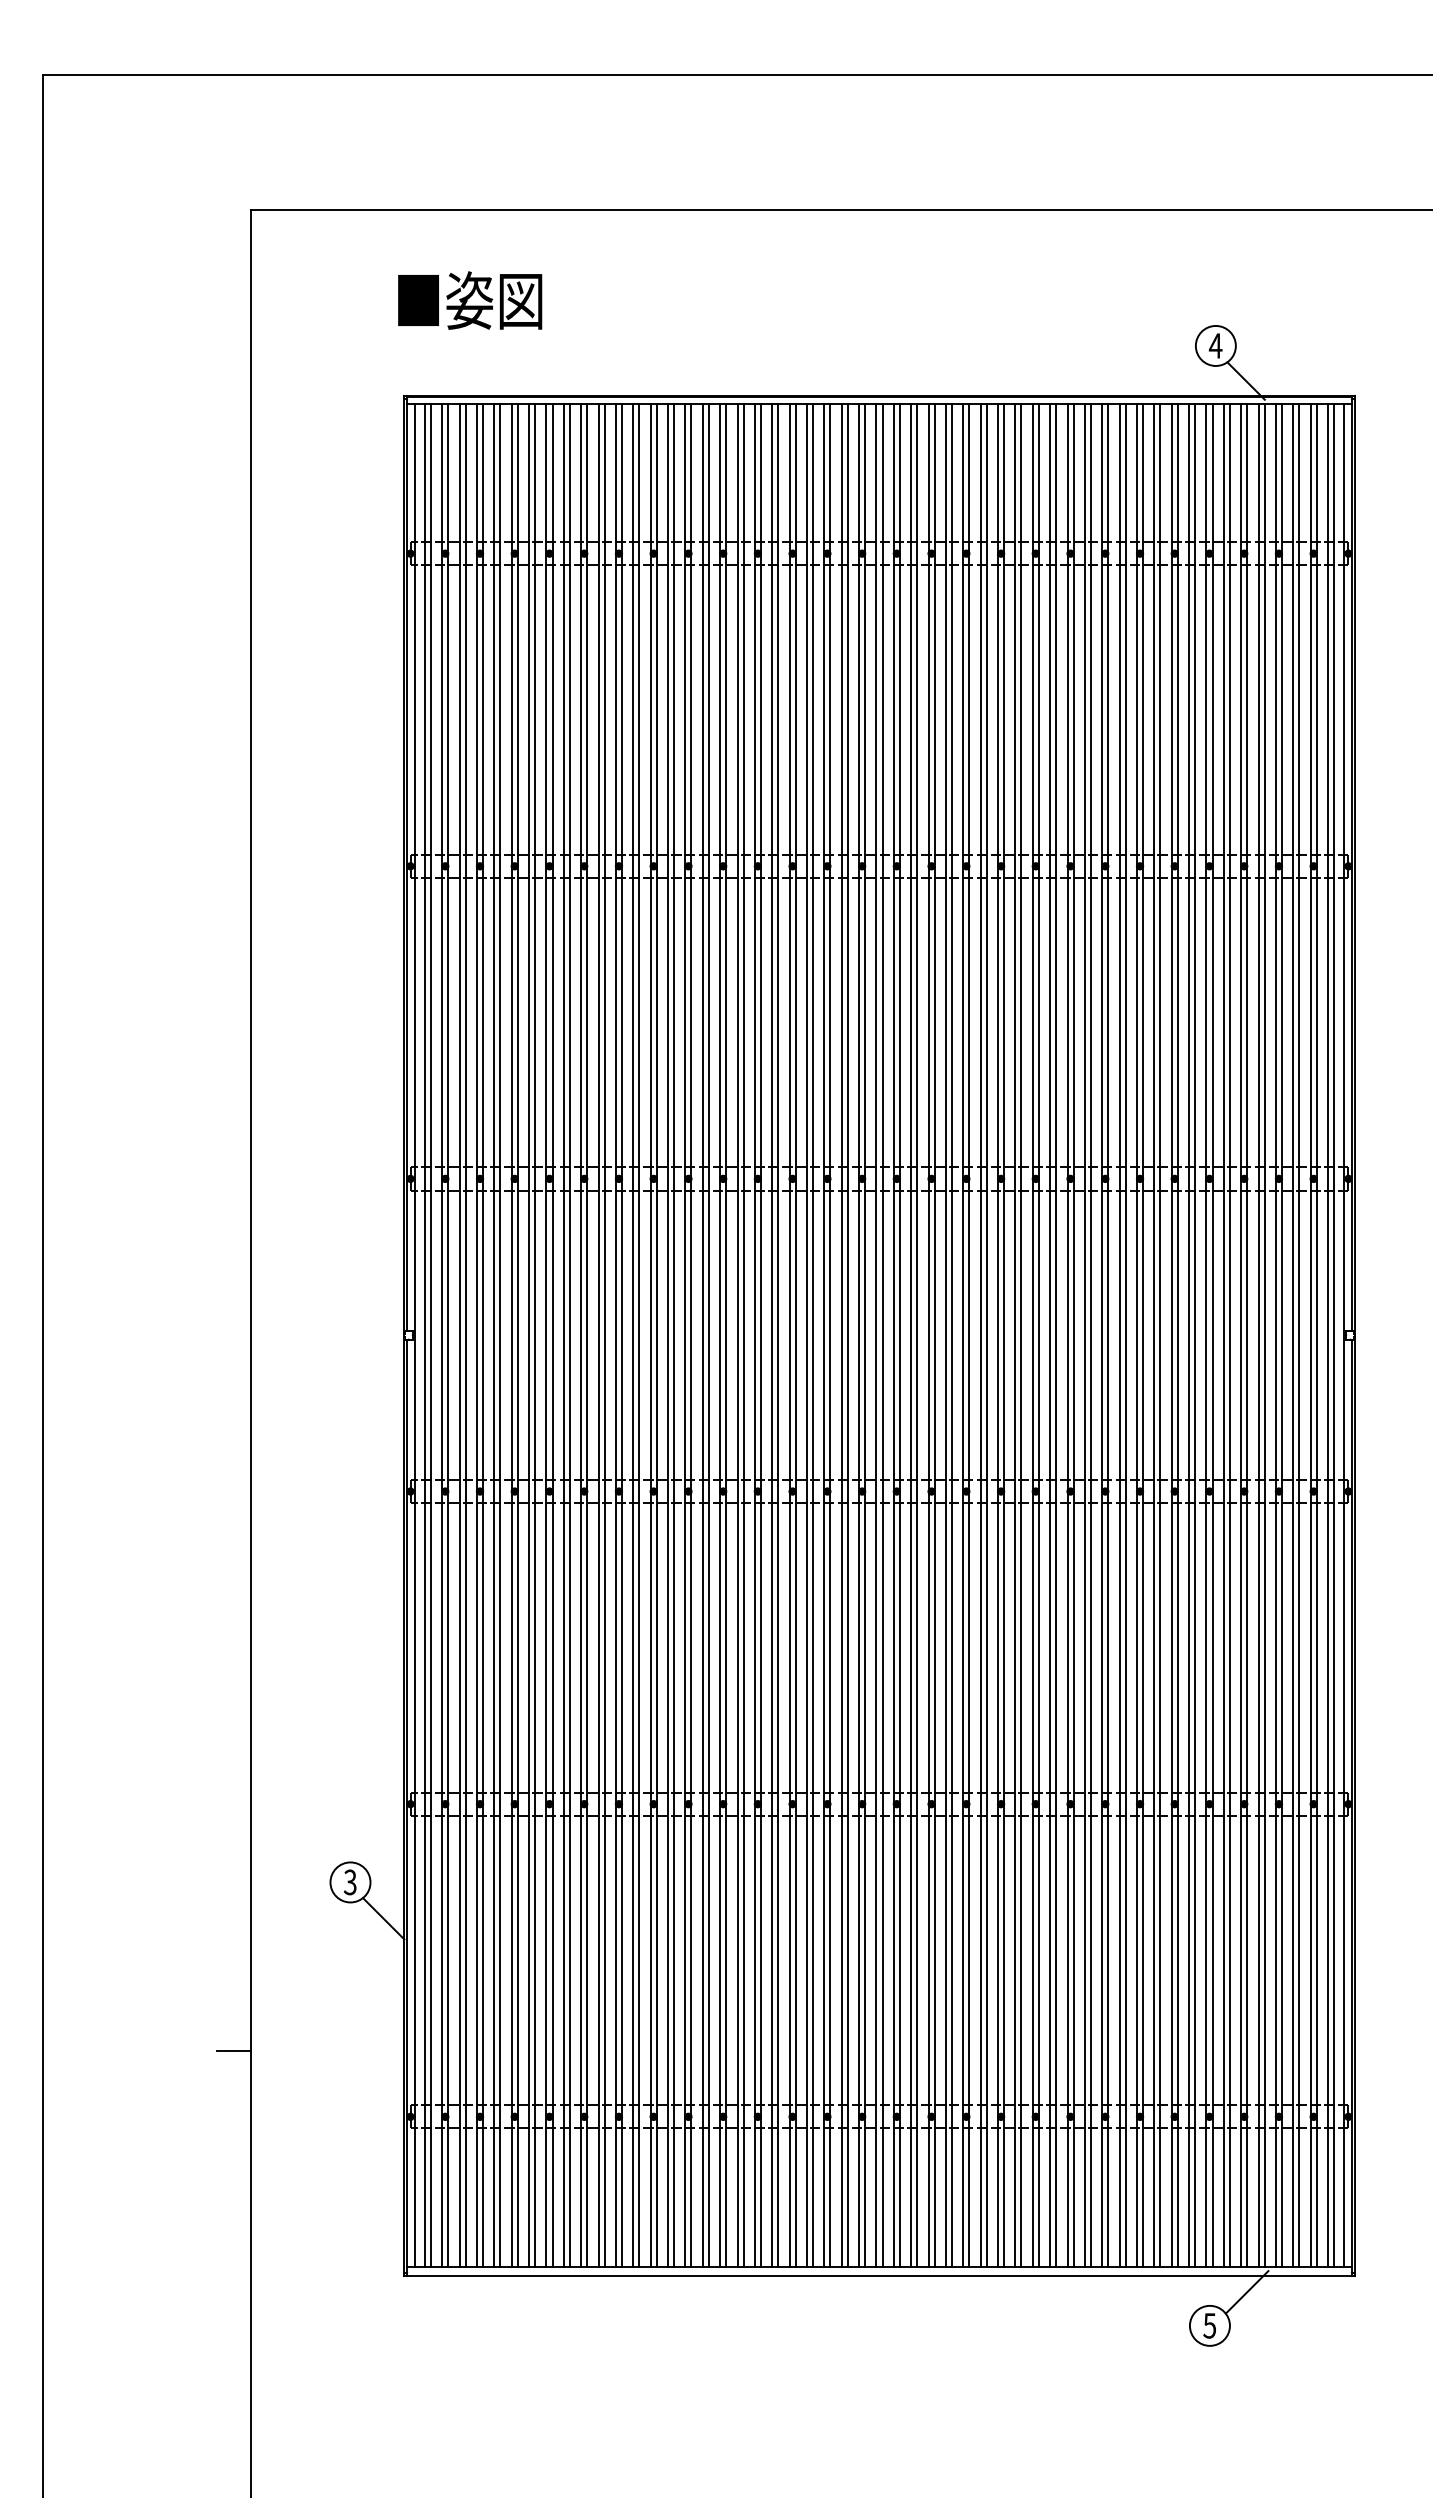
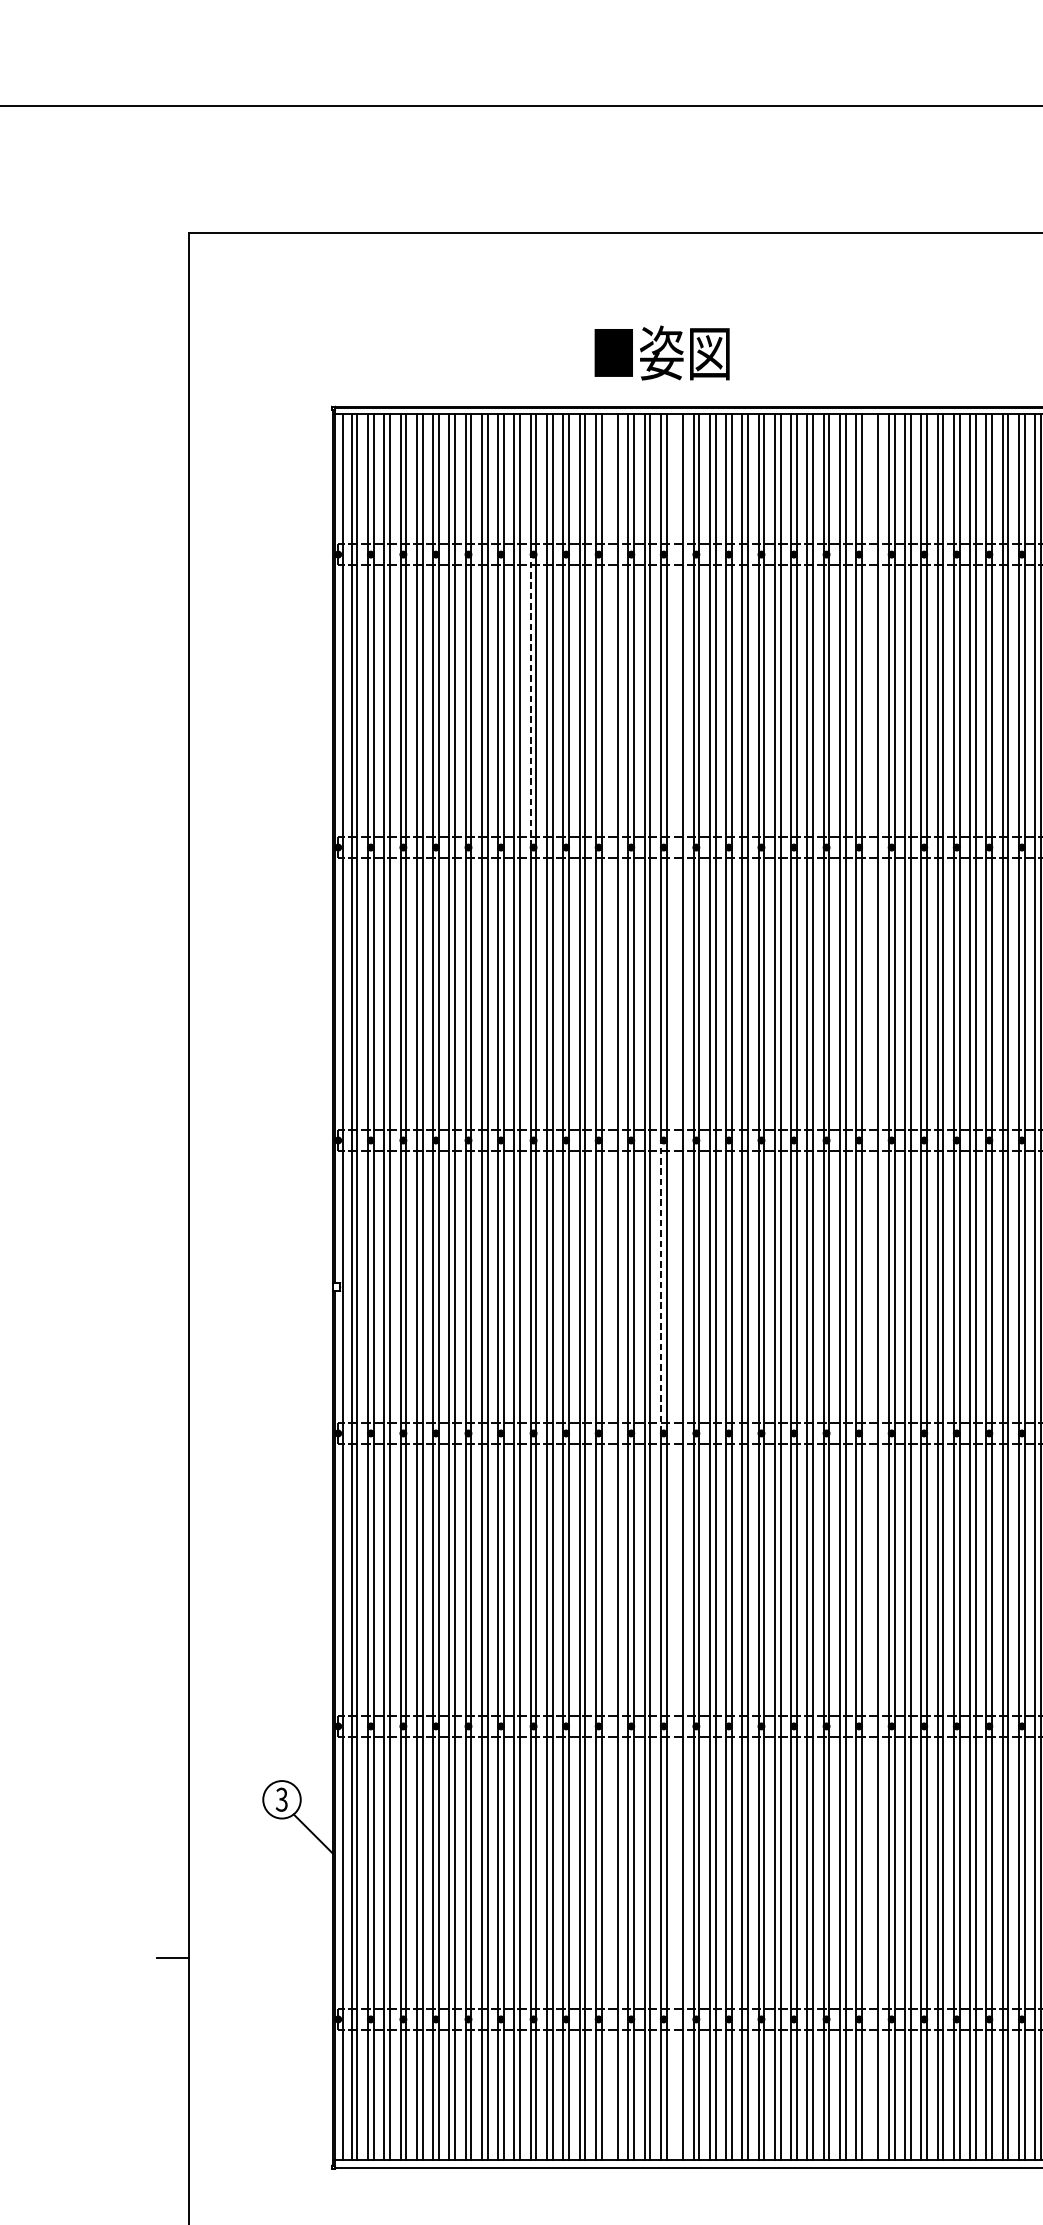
text: (470, 300) -> (662, 352), moved
line: (615, 709) -> (530, 700), solid -> dashed
line: (754, 1334) -> (660, 1286), solid -> dashed
line: (702, 1335) -> (611, 1287), removed
line: (772, 1335) -> (677, 1287), removed
line: (980, 1335) -> (872, 1287), removed

